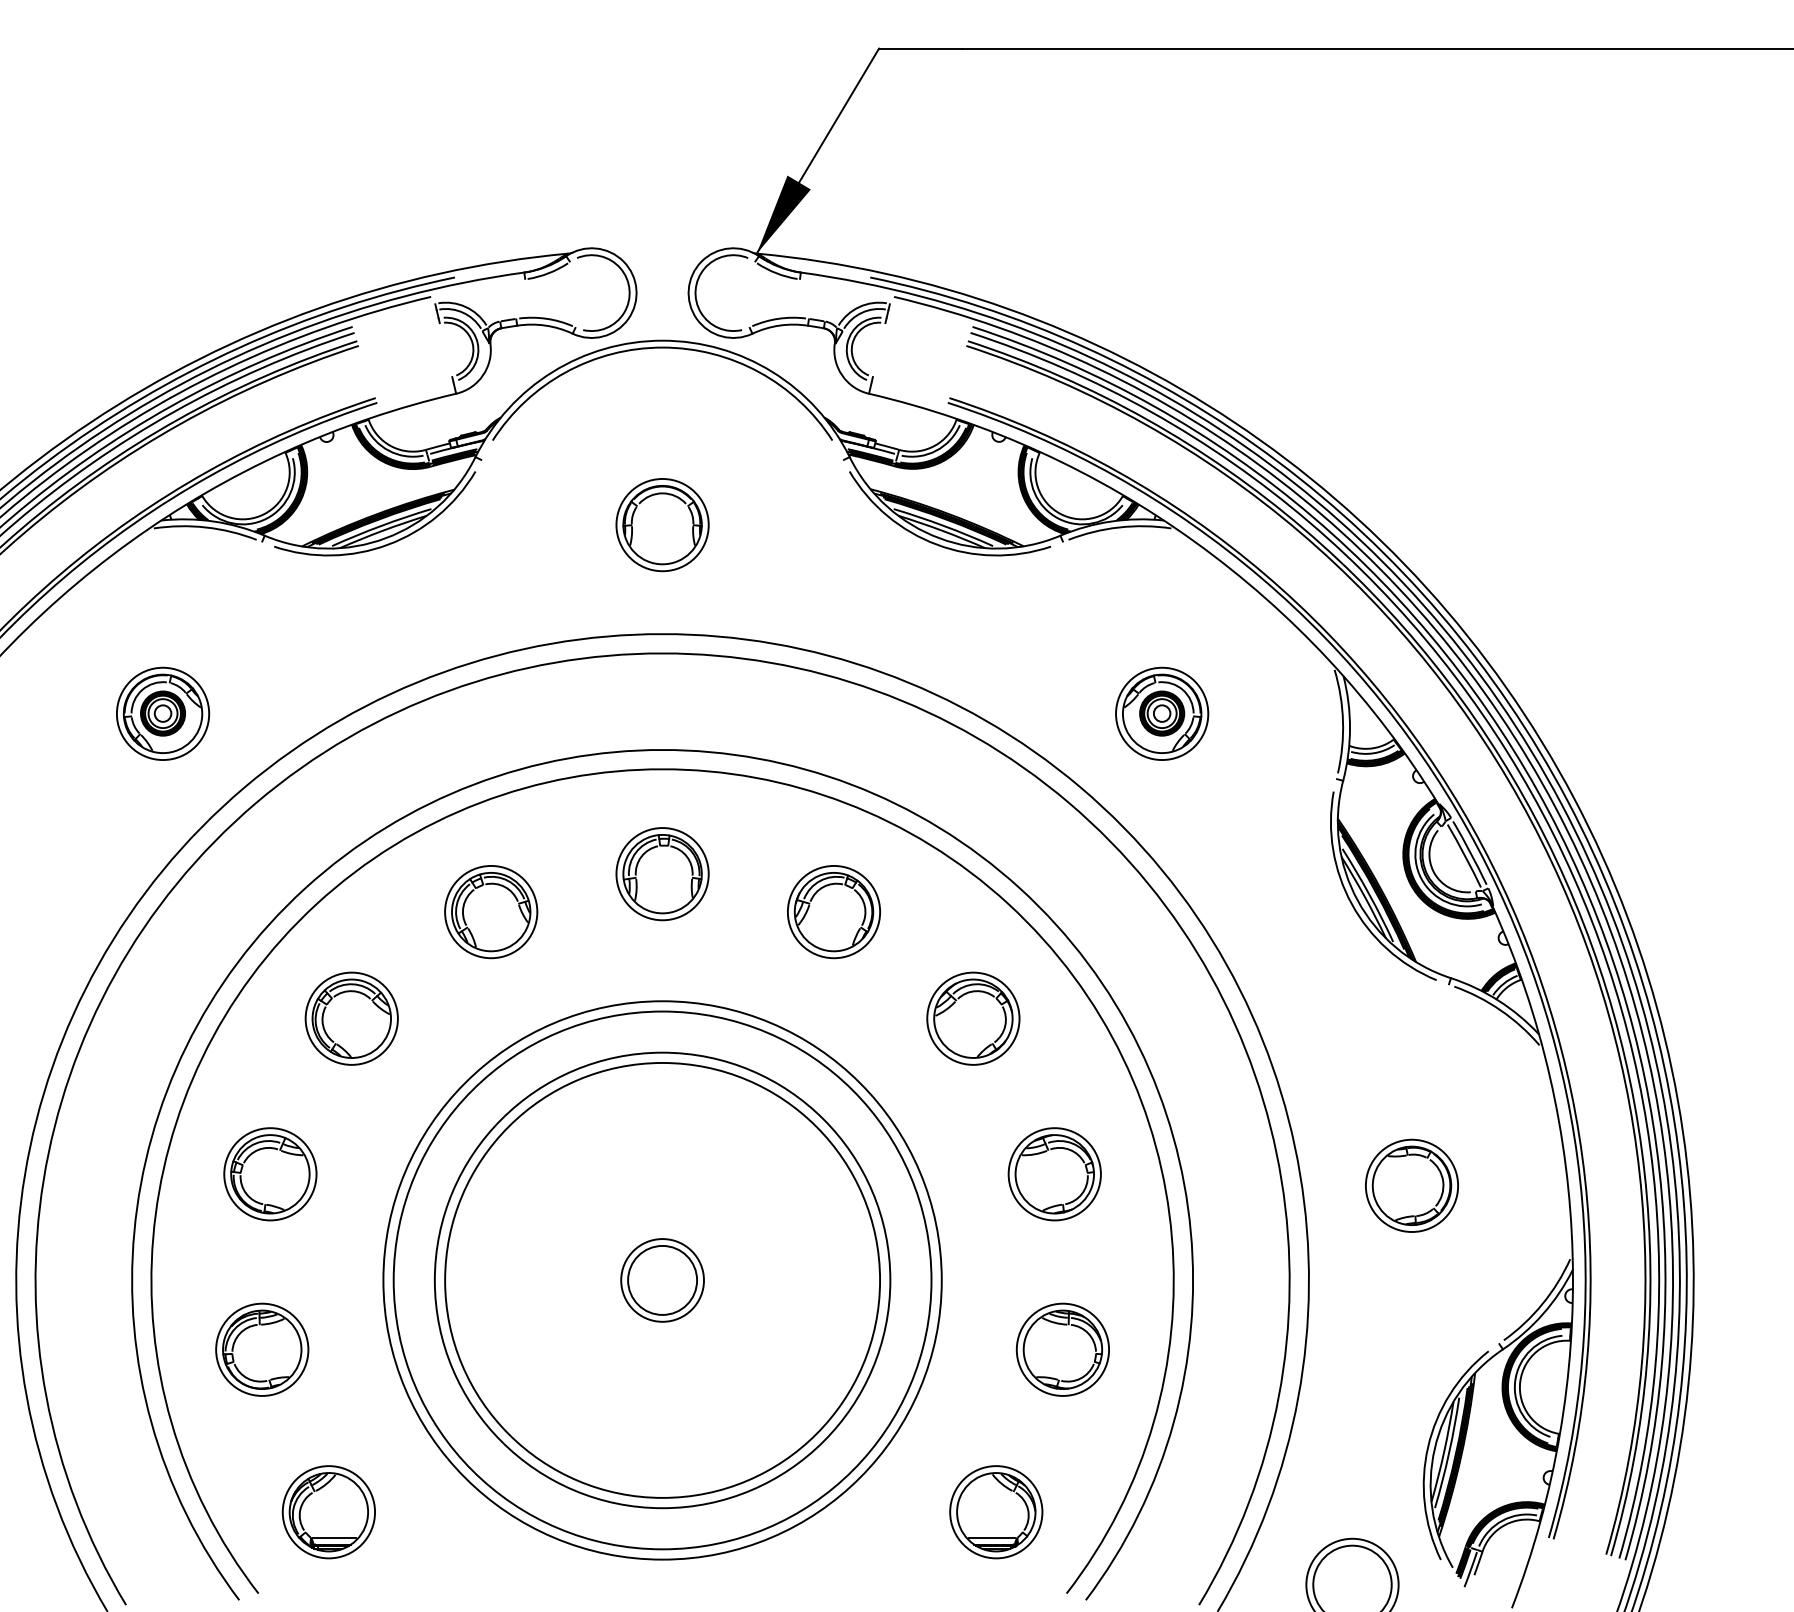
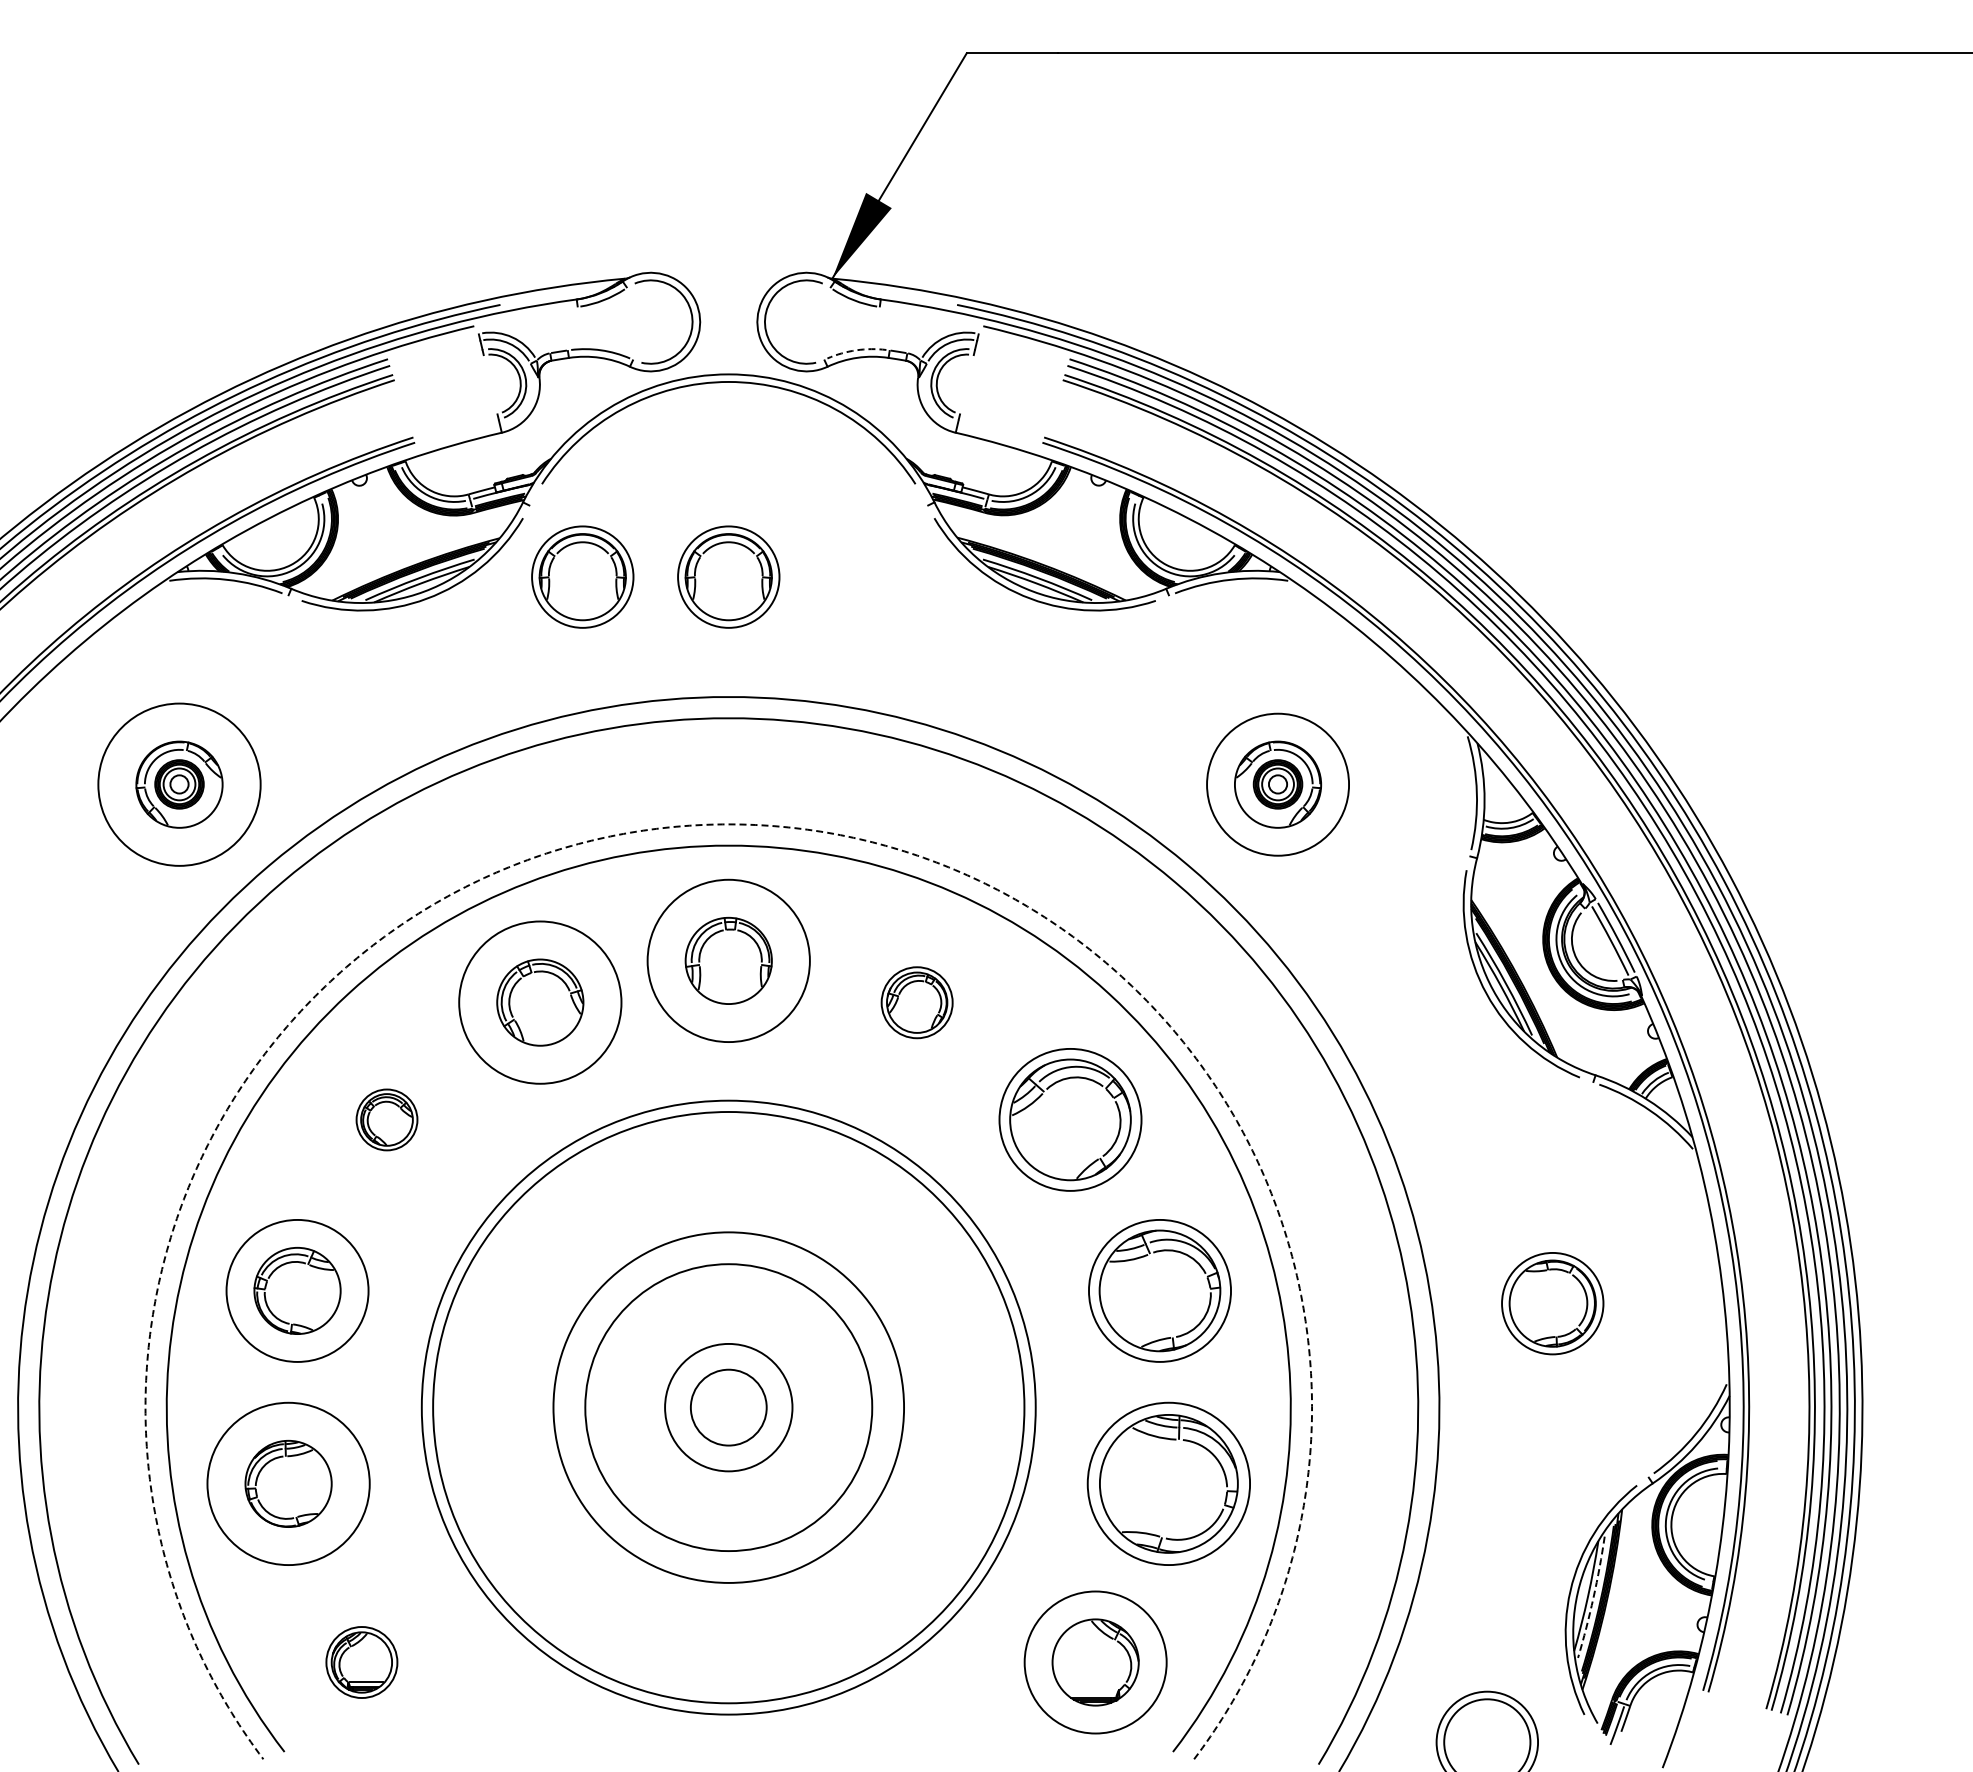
arc: (778, 318) -> (856, 350), solid -> dashed
part: (529, 524) -> (582, 576), added
circle: (163, 713) -> (179, 784), size x1.6
circle: (1161, 713) -> (1277, 784), size x1.4
arc: (662, 750) -> (728, 824), solid -> dashed
circle: (662, 873) -> (728, 960), size x1.6
circle: (491, 911) -> (540, 1002), size x1.6
part: (833, 911) -> (916, 1002), size x0.7
part: (351, 1018) -> (386, 1119), size x0.6
part: (973, 1018) -> (1070, 1119), size x1.4
circle: (270, 1173) -> (297, 1290), size x1.4
part: (1054, 1173) -> (1159, 1290), size x1.4
circle: (662, 1280) -> (728, 1407), size x0.6
circle: (662, 1280) -> (728, 1407), size x0.7
circle: (662, 1280) -> (728, 1407), size x1.4
circle: (262, 1349) -> (288, 1483), size x1.6
part: (1062, 1349) -> (1168, 1483), size x1.6
arc: (1449, 1453) -> (1593, 1597), solid -> dashed
part: (328, 1512) -> (361, 1662), size x0.7
circle: (996, 1512) -> (1095, 1662), size x1.4
line: (991, 1537) -> (1090, 1690), removed

